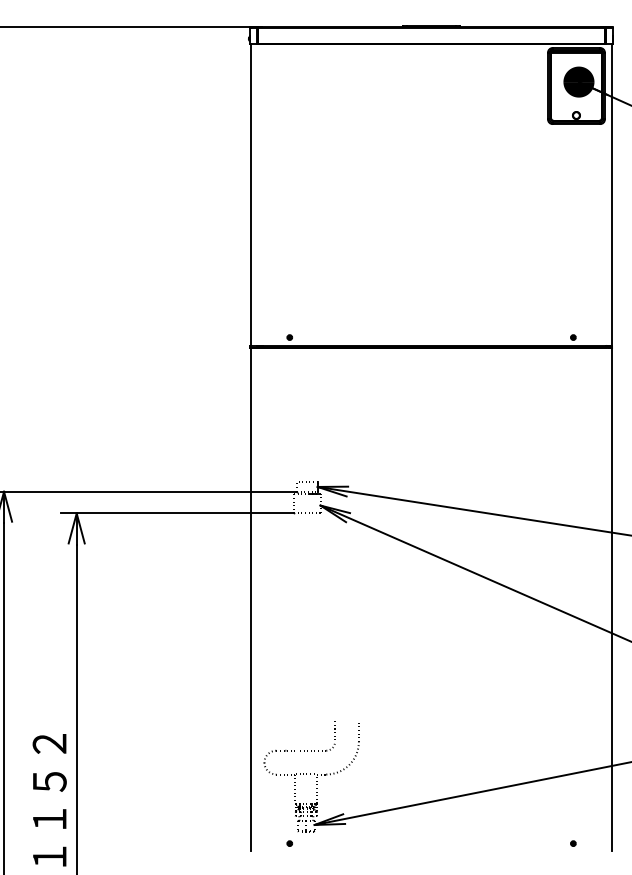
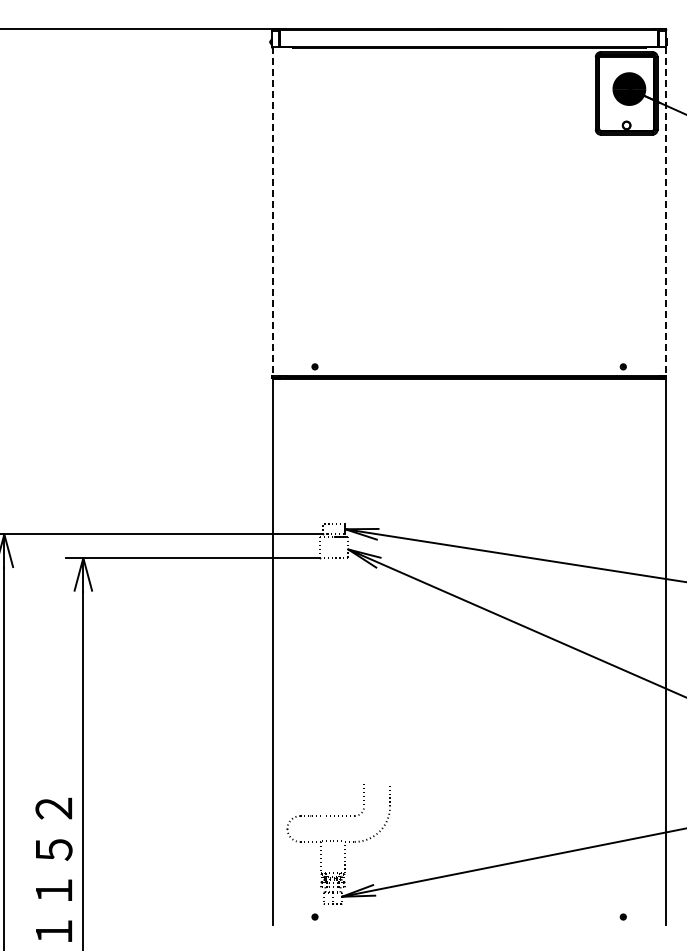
line: (250, 195) -> (272, 212), solid -> dashed
line: (612, 195) -> (665, 212), solid -> dashed

